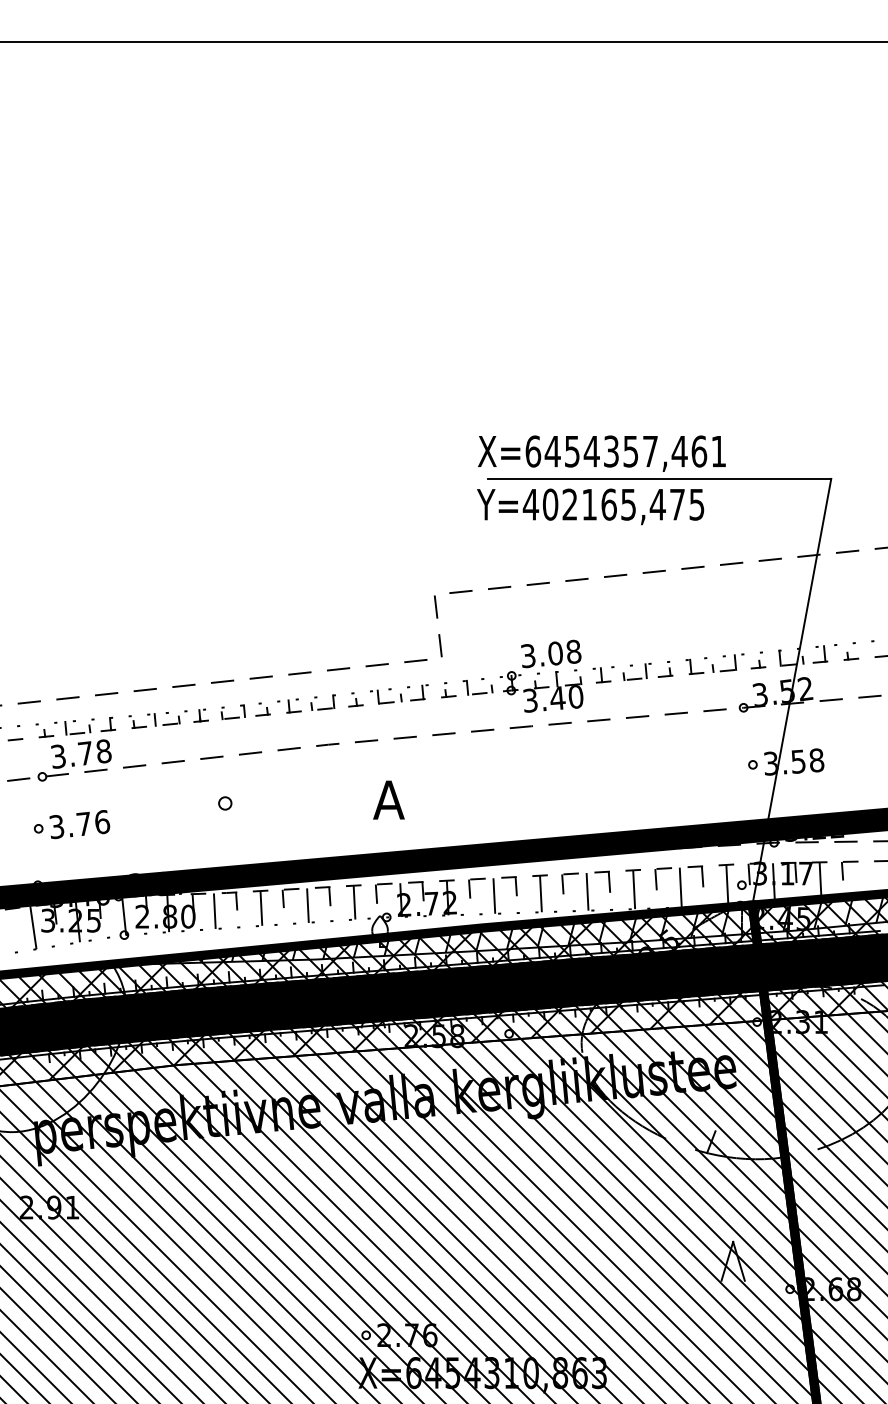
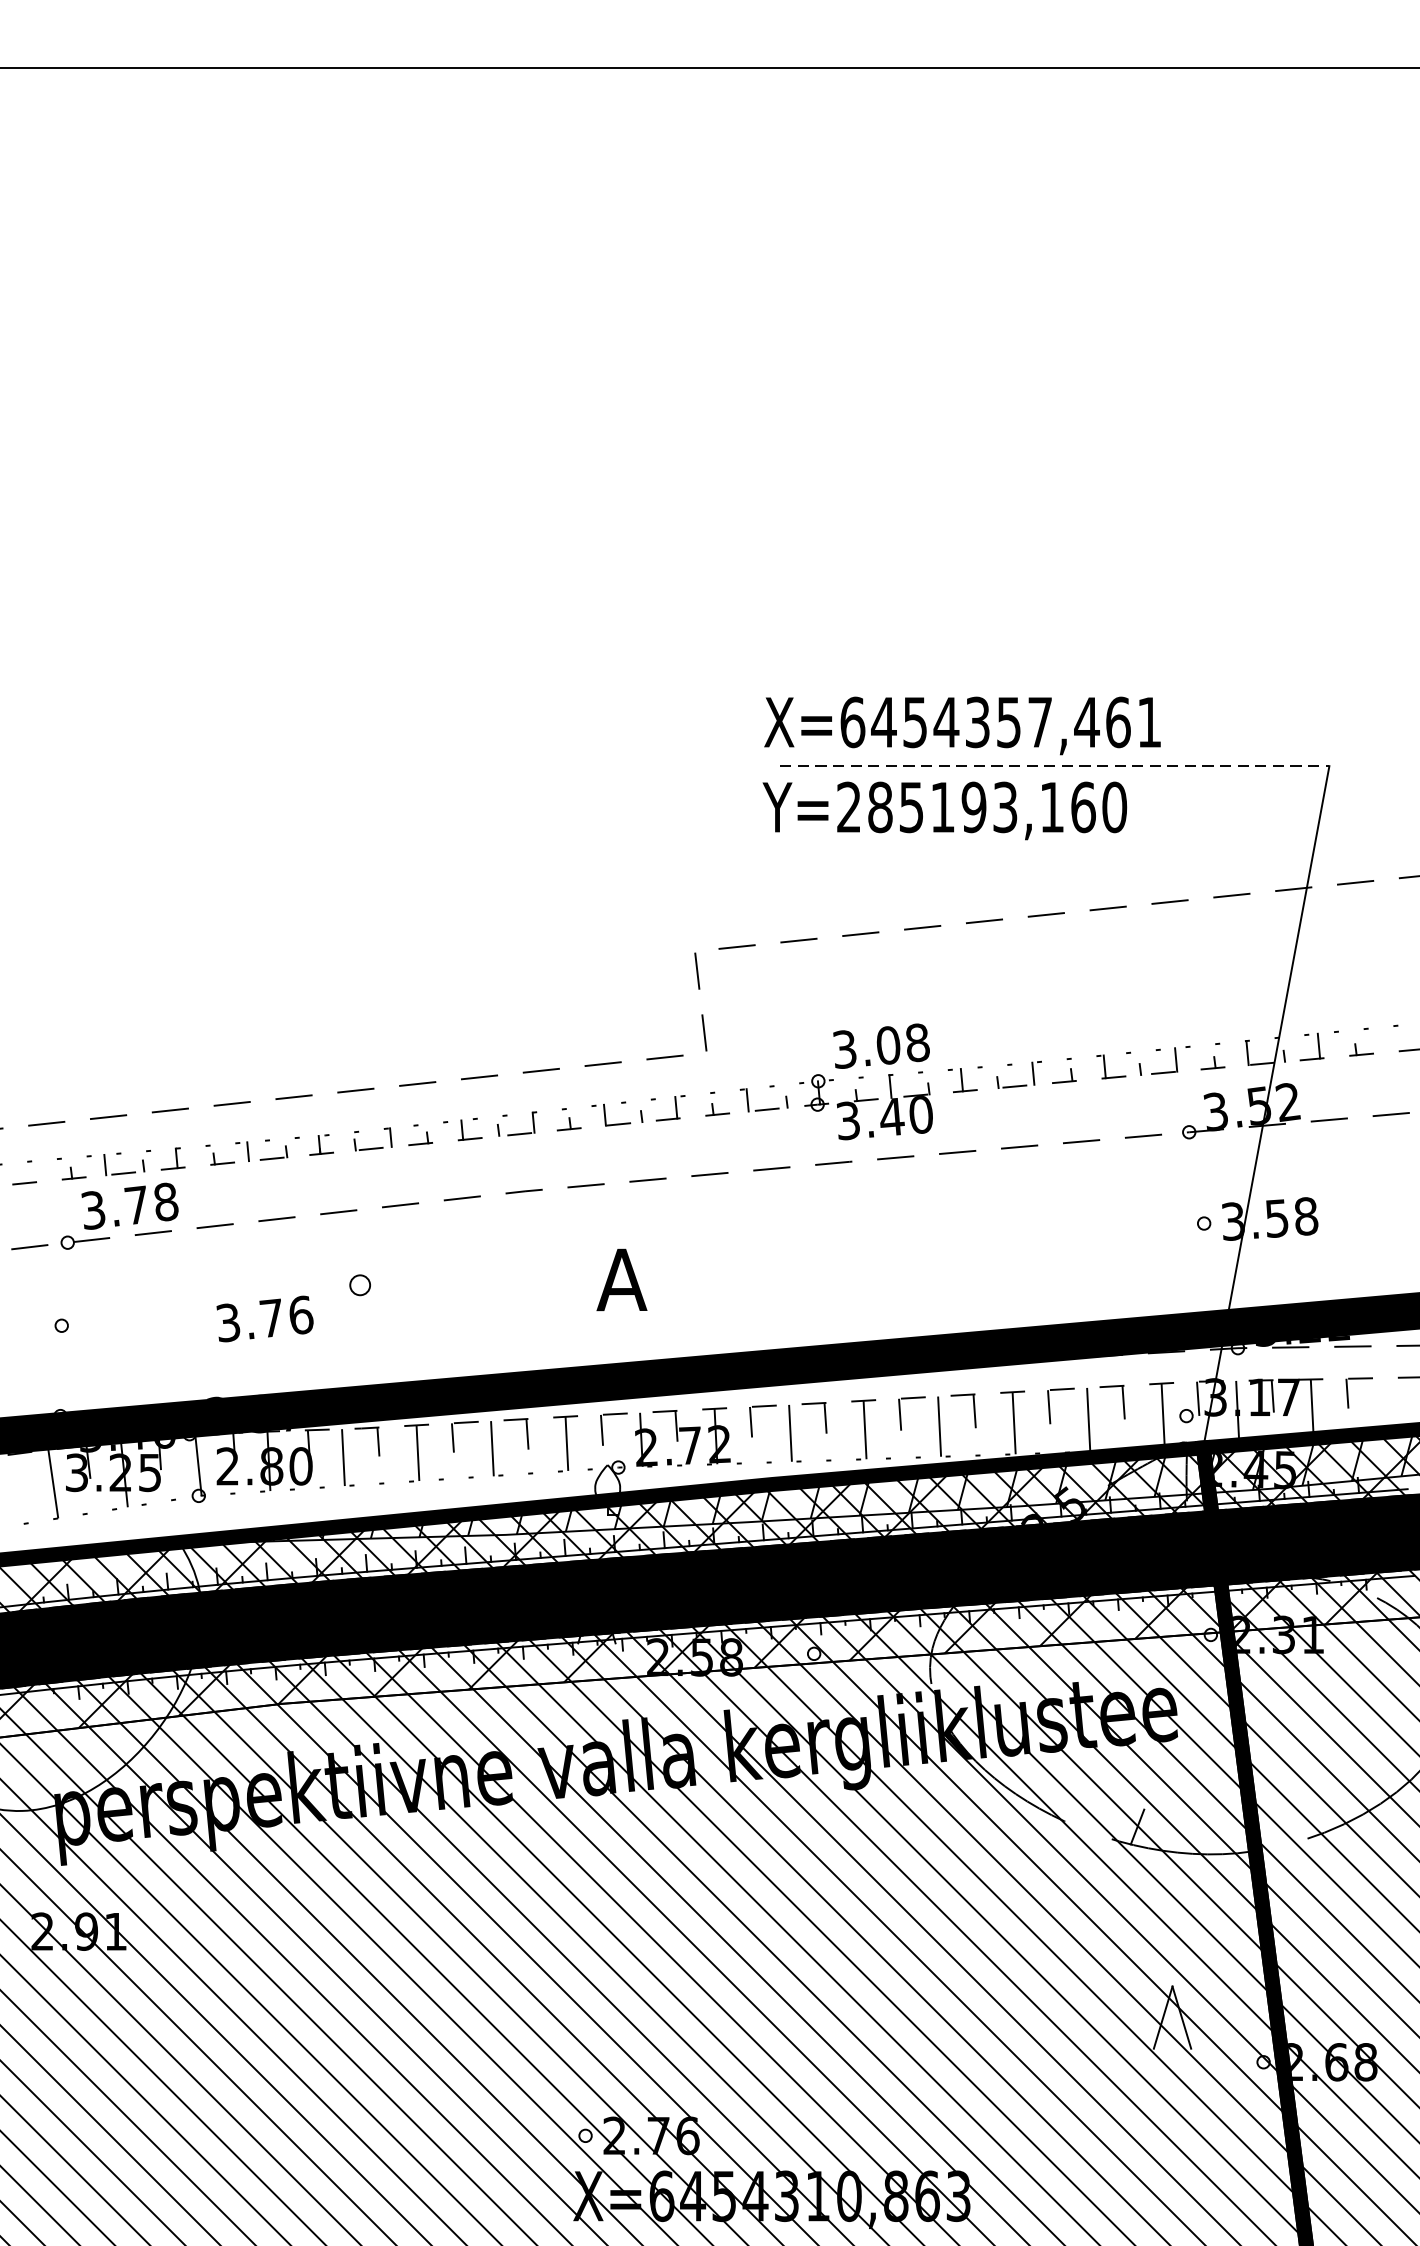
line: (659, 478) -> (1054, 765), solid -> dashed
text: (613, 504) -> (981, 807), Y=402165,475 -> Y=285193,160
text: (79, 824) -> (264, 1318), moved

